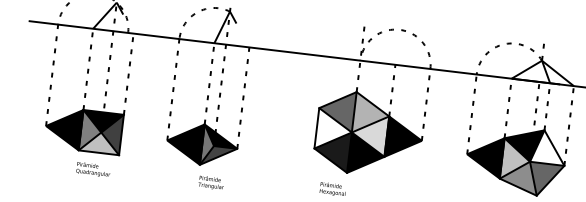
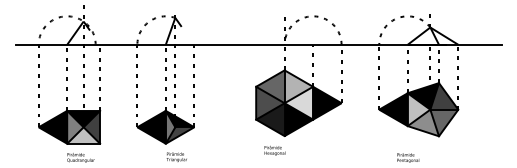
fill: (334, 129) -> (270, 102), added
fill: (549, 147) -> (444, 96), added

